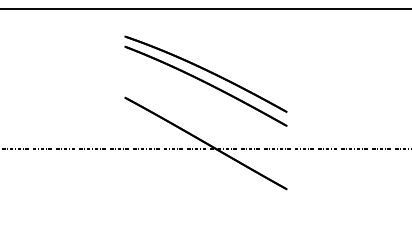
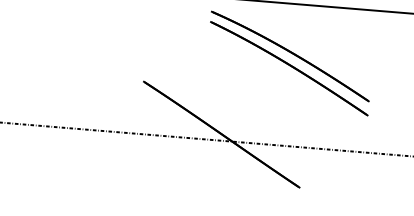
part: (205, 80) -> (289, 62), moved

